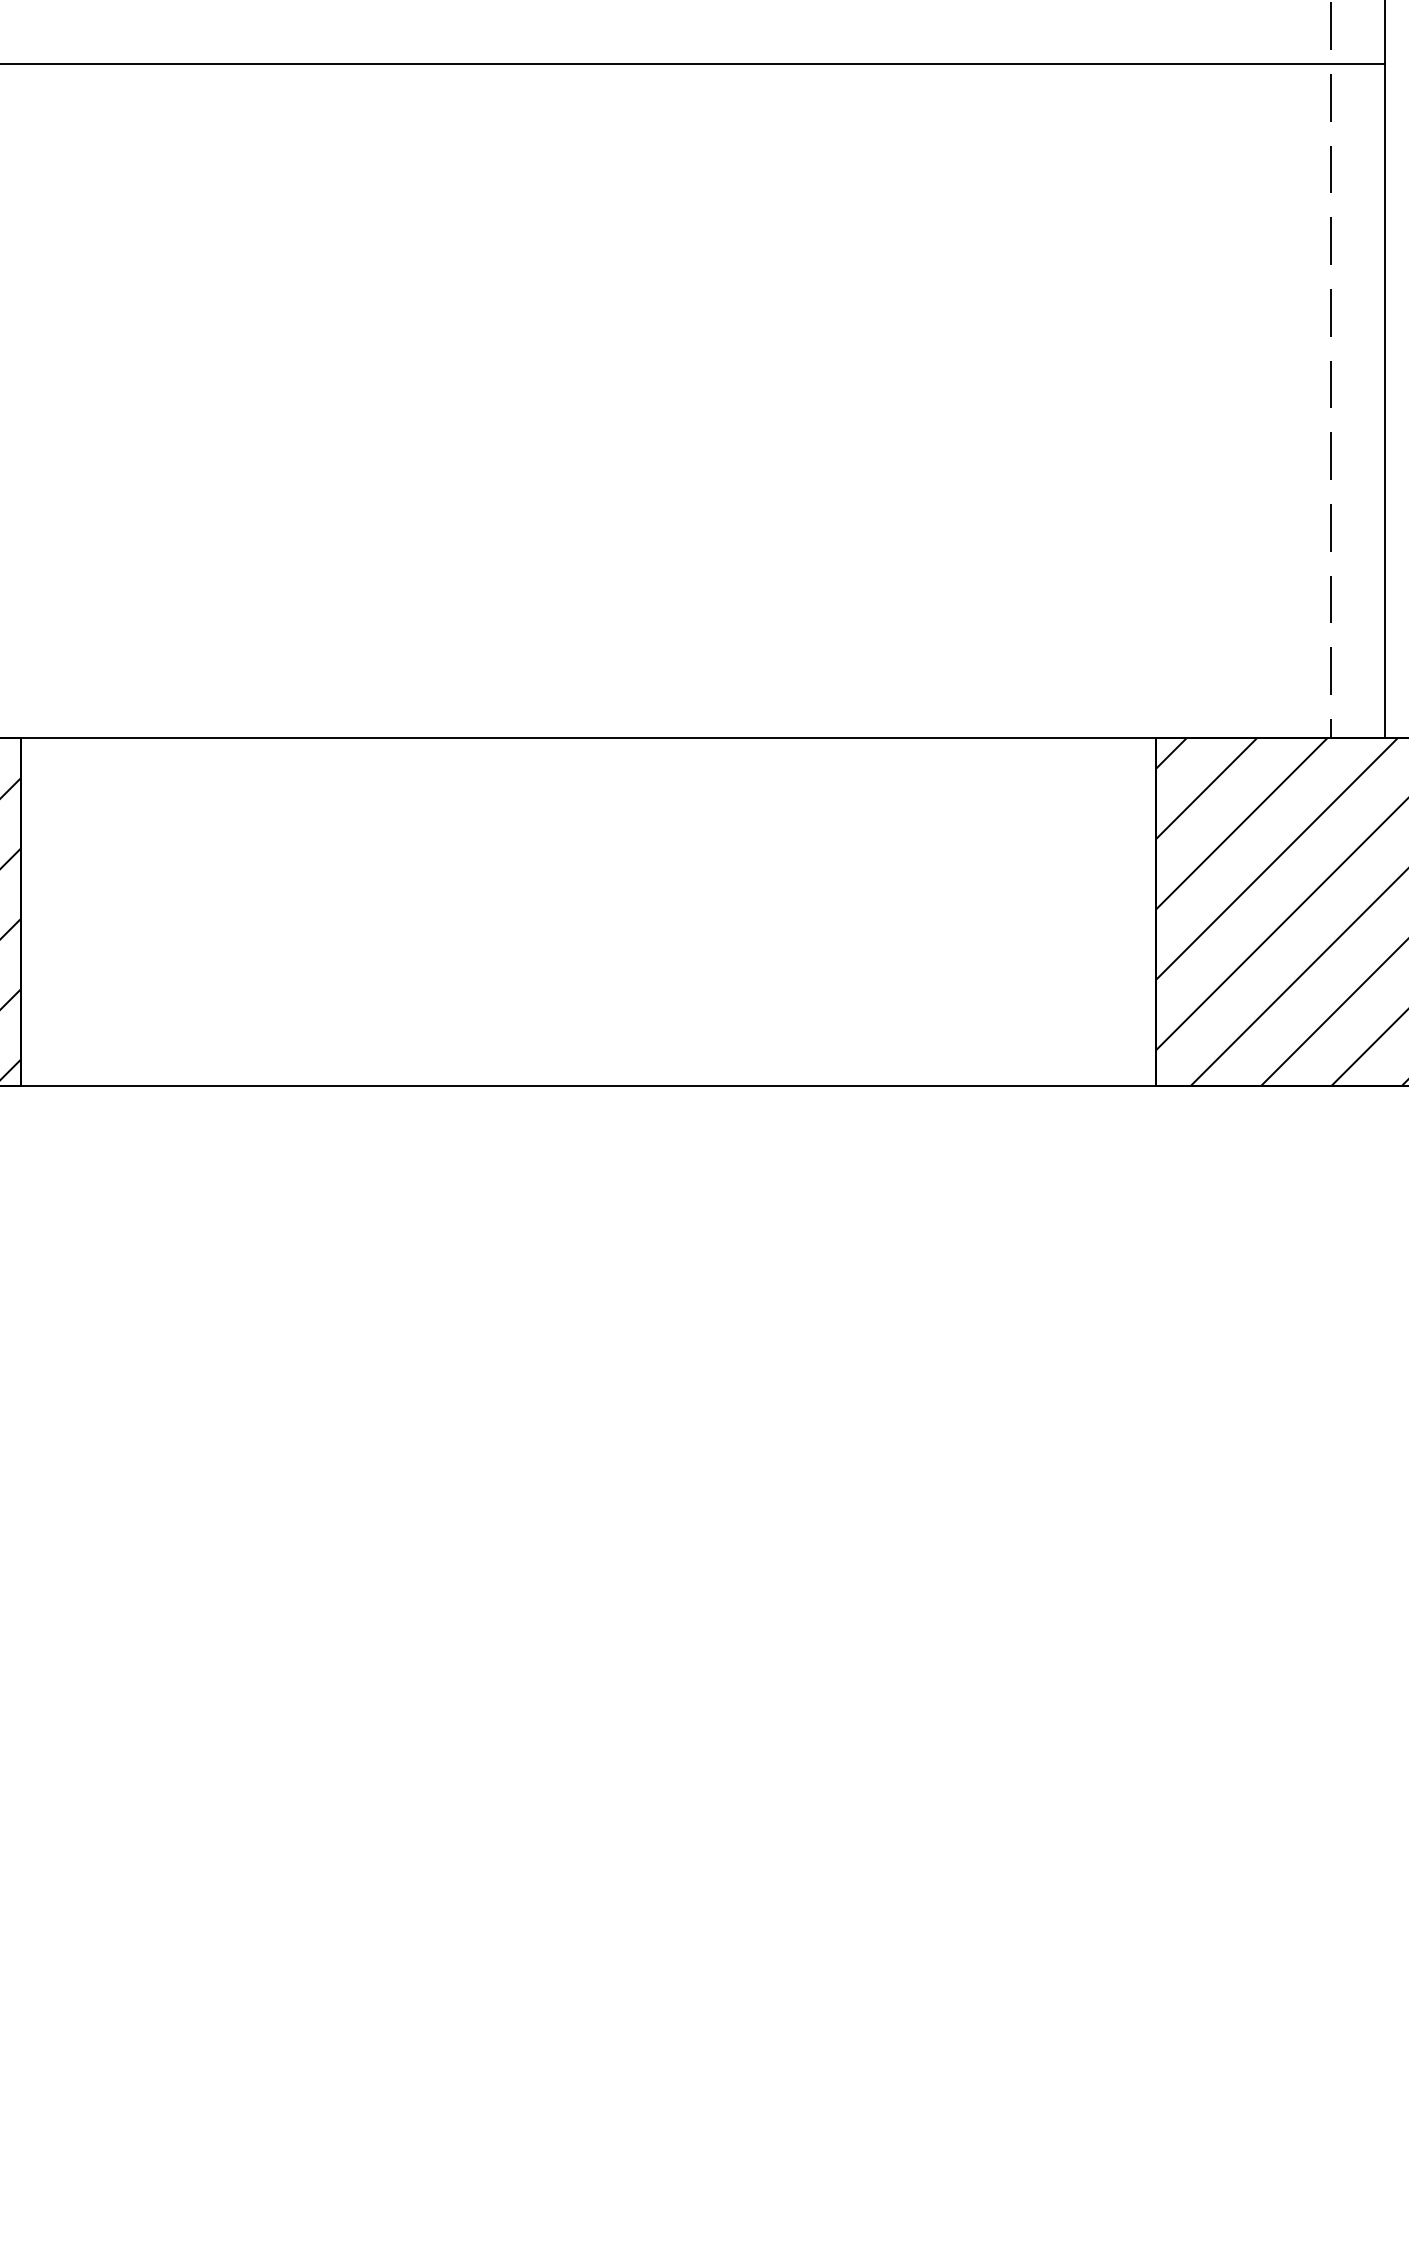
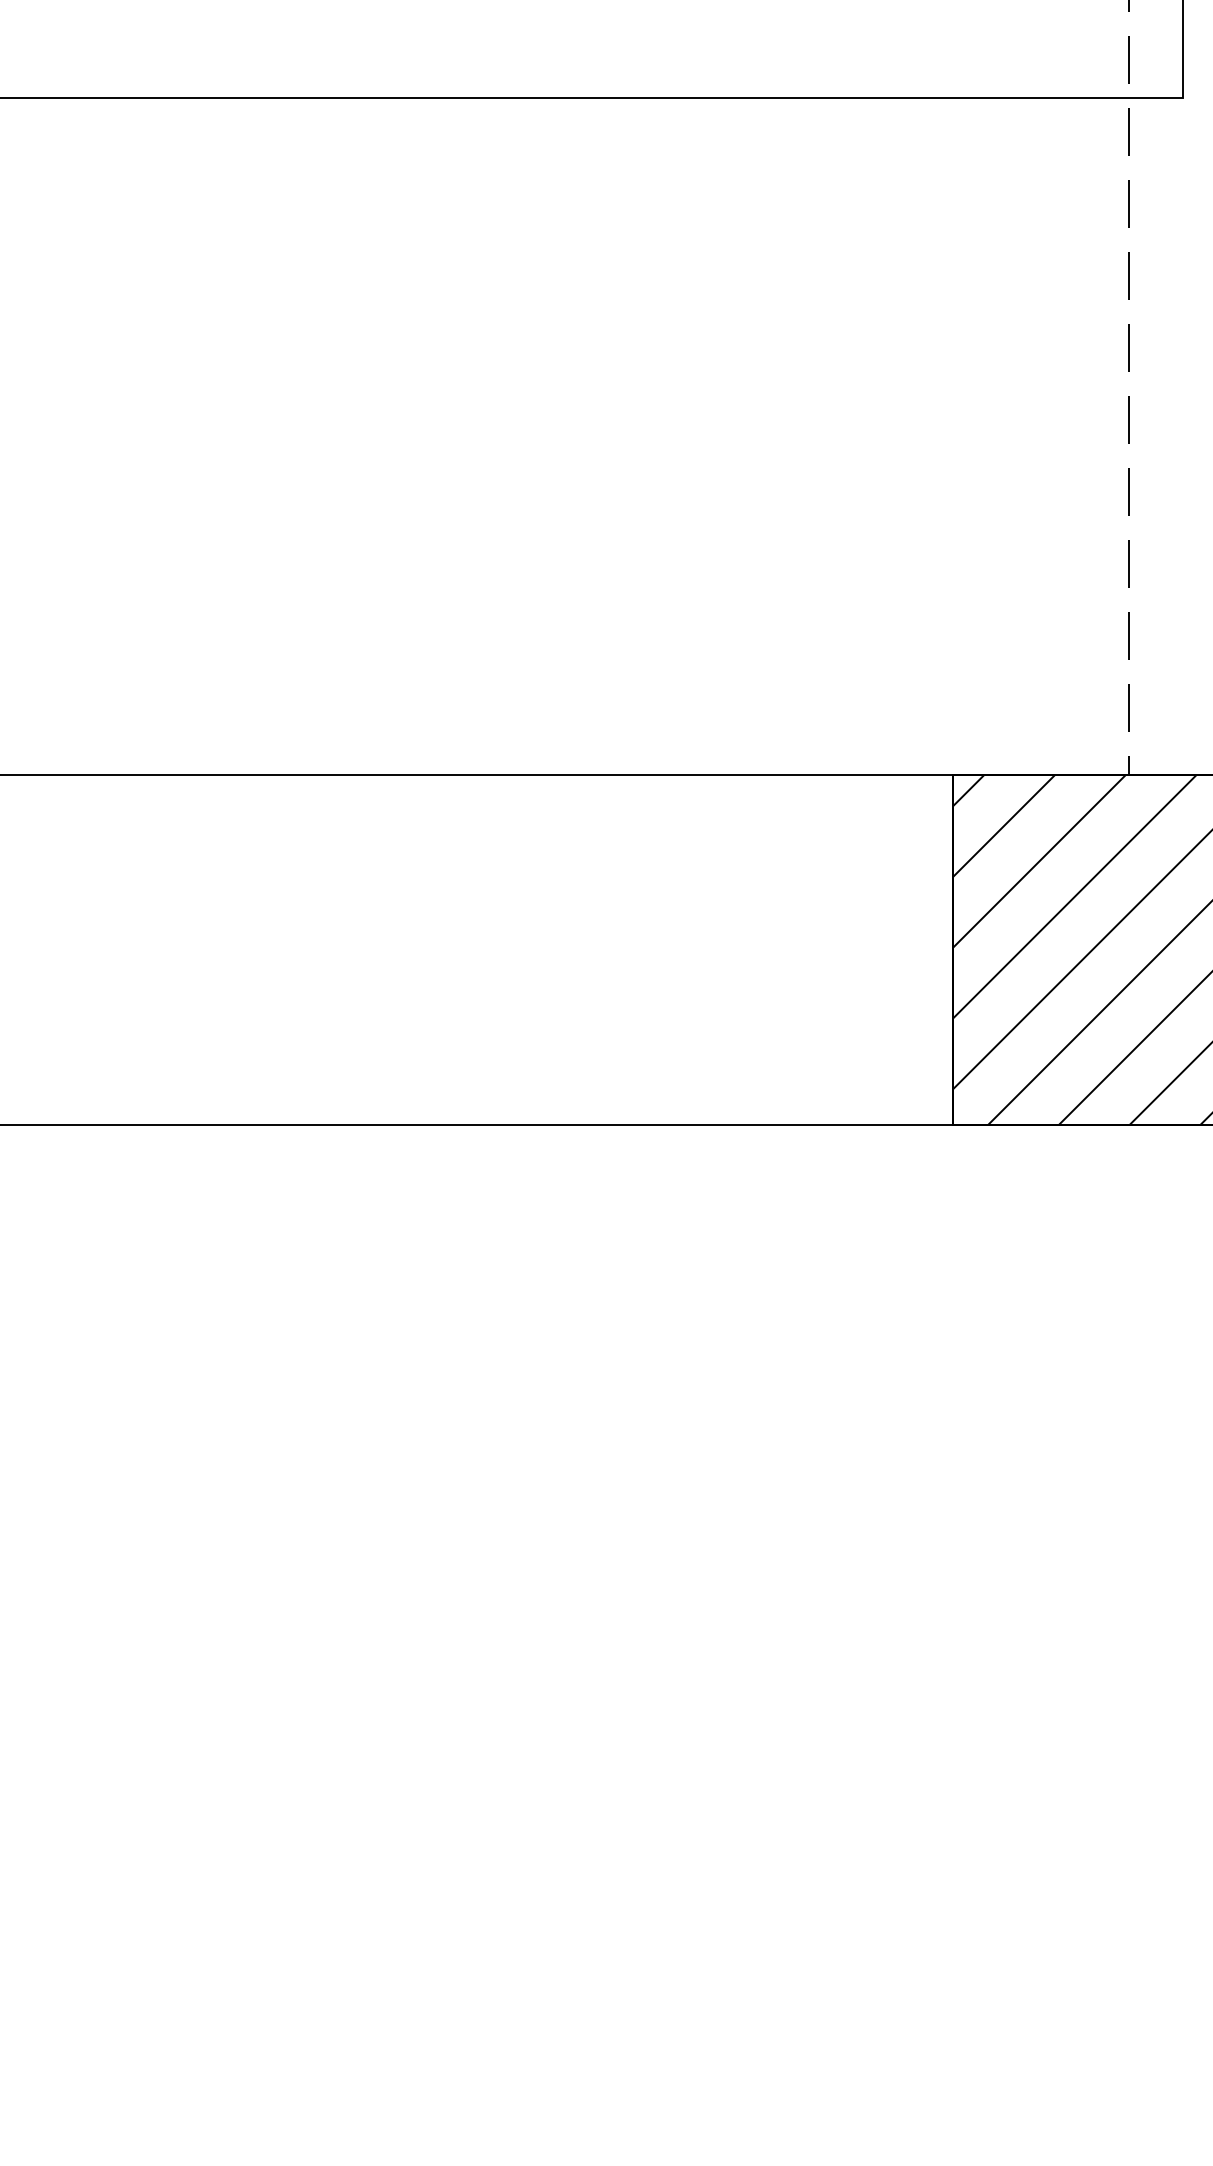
line: (1384, 400) -> (1182, 435), removed

